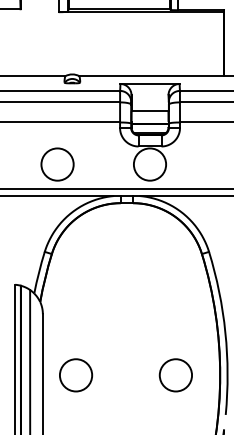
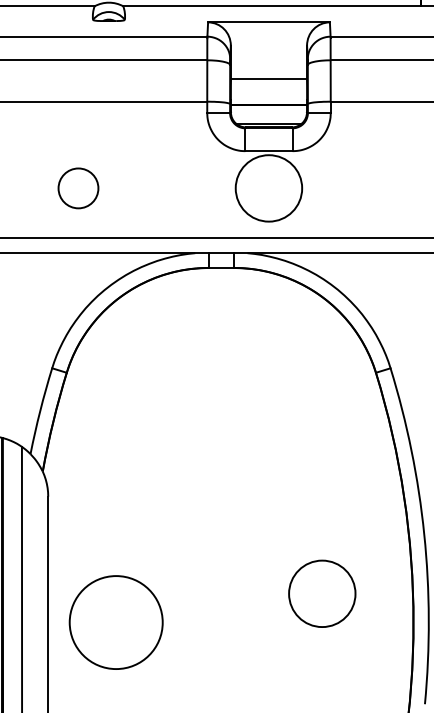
circle: (57, 164) -> (78, 188), size x0.6
circle: (76, 375) -> (117, 622), size x1.4
circle: (175, 375) -> (321, 594), moved

